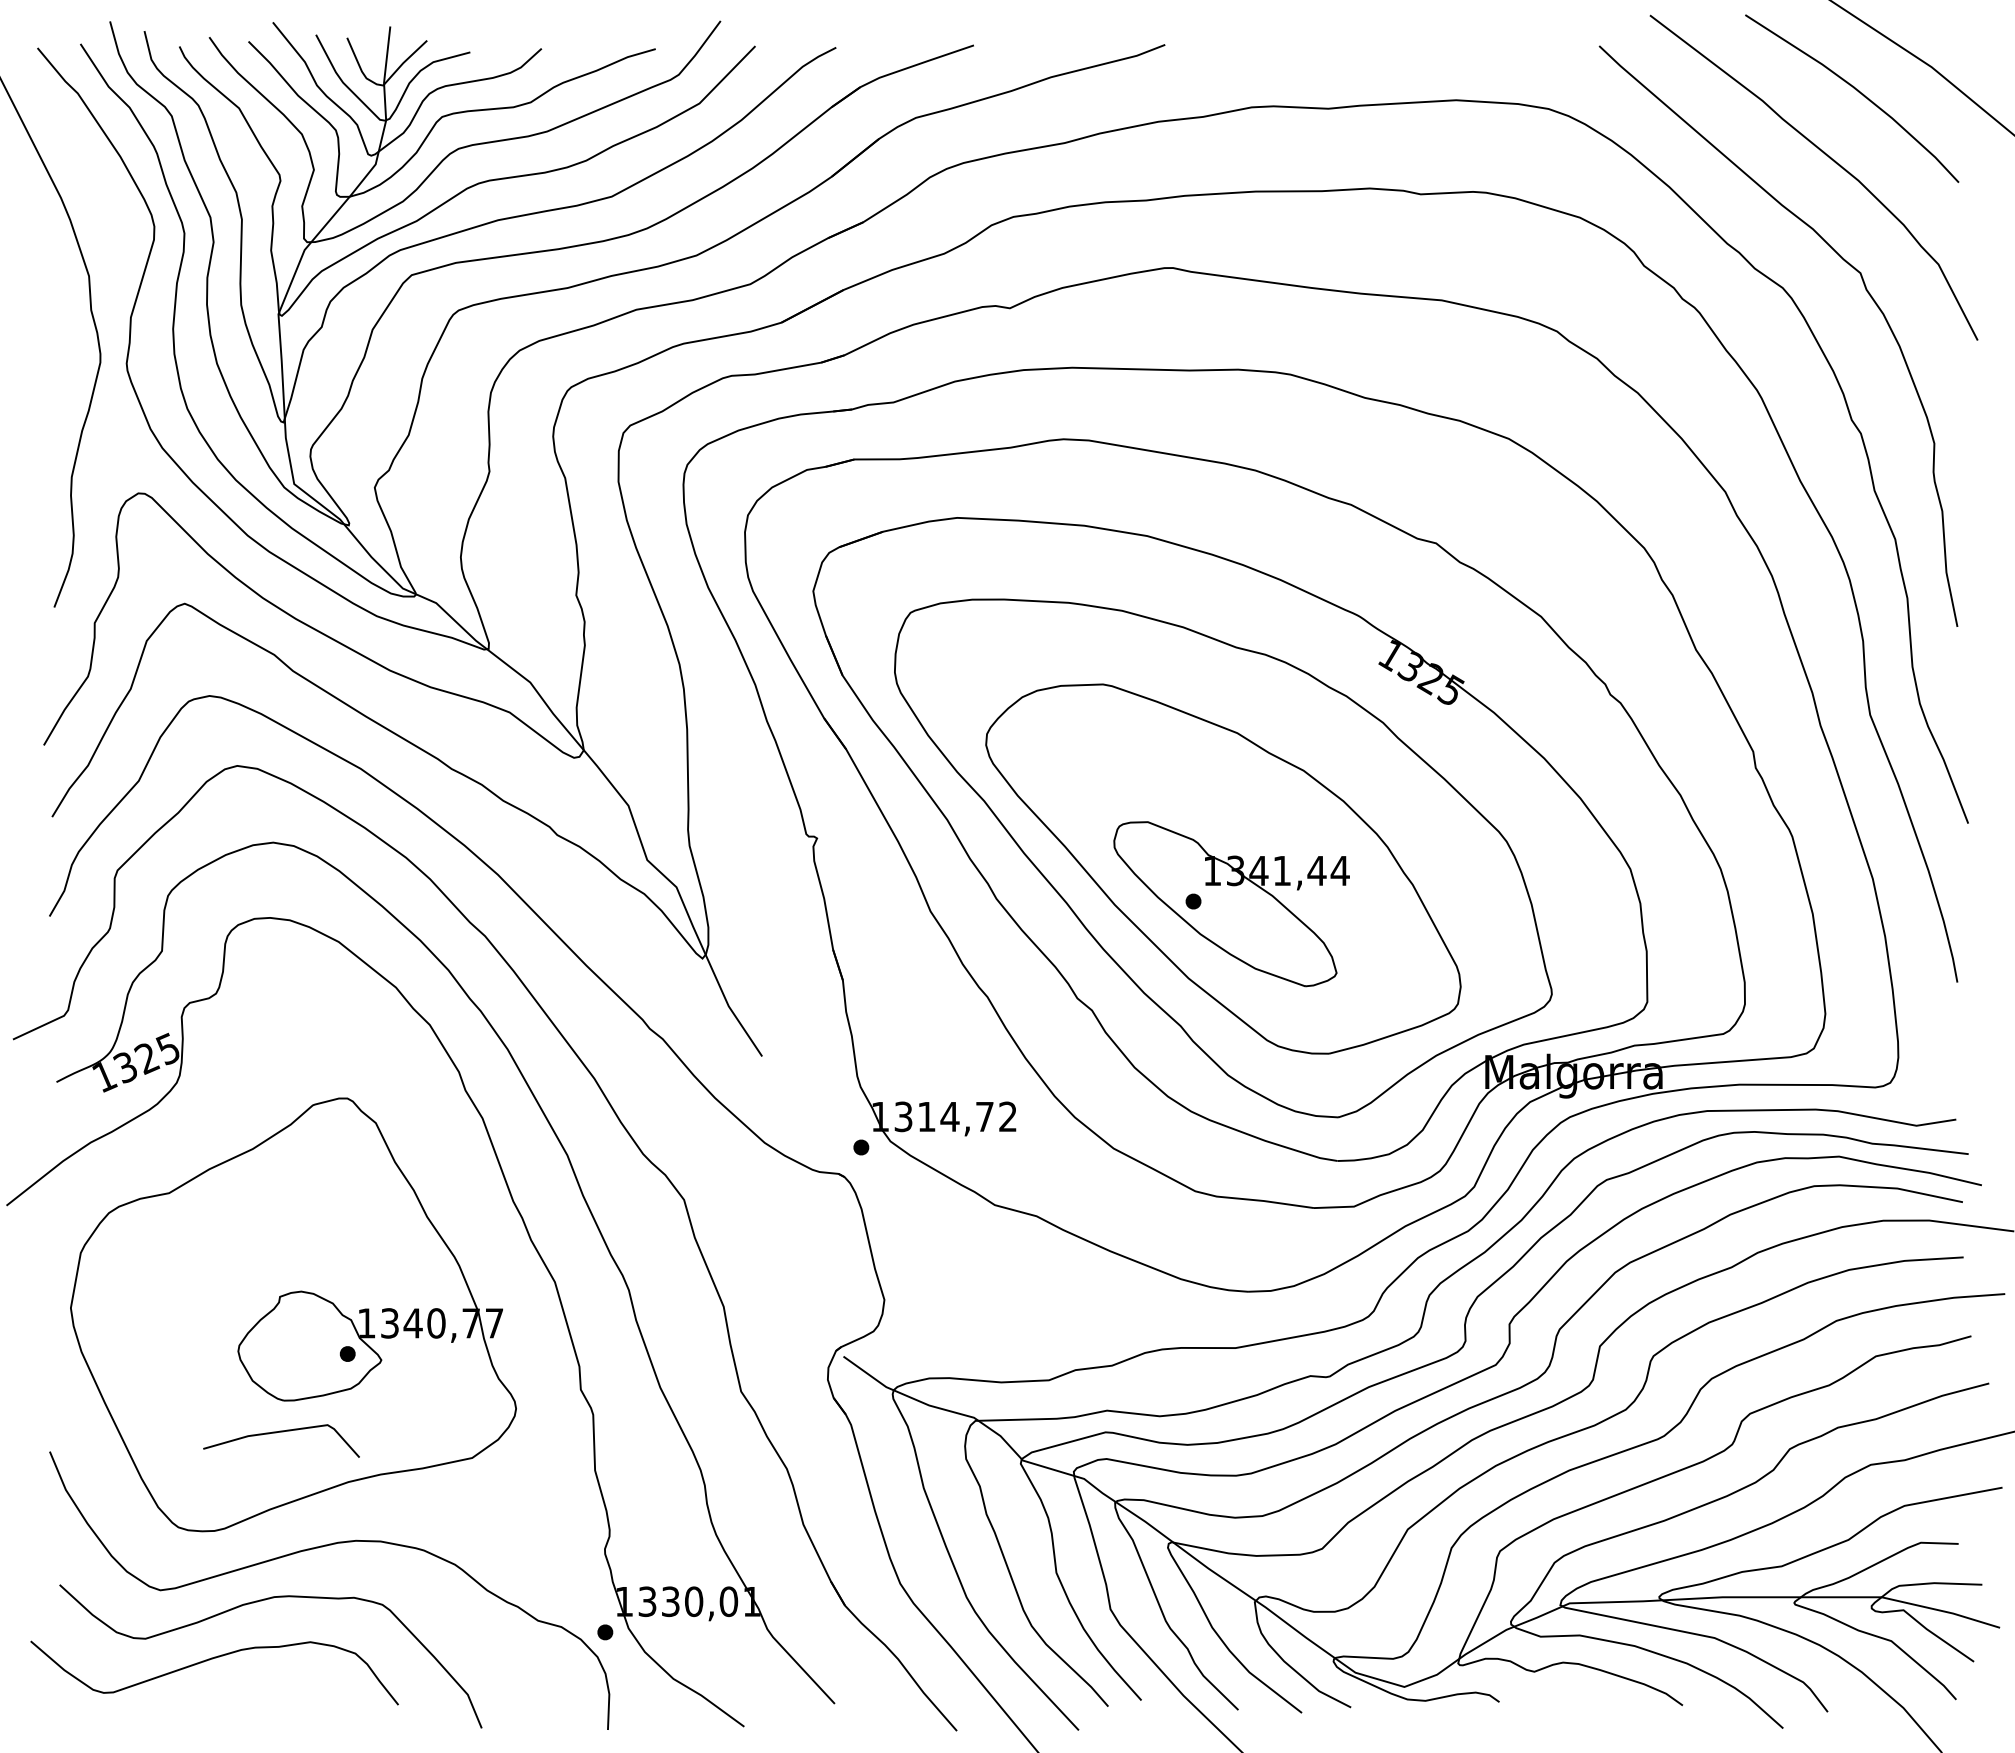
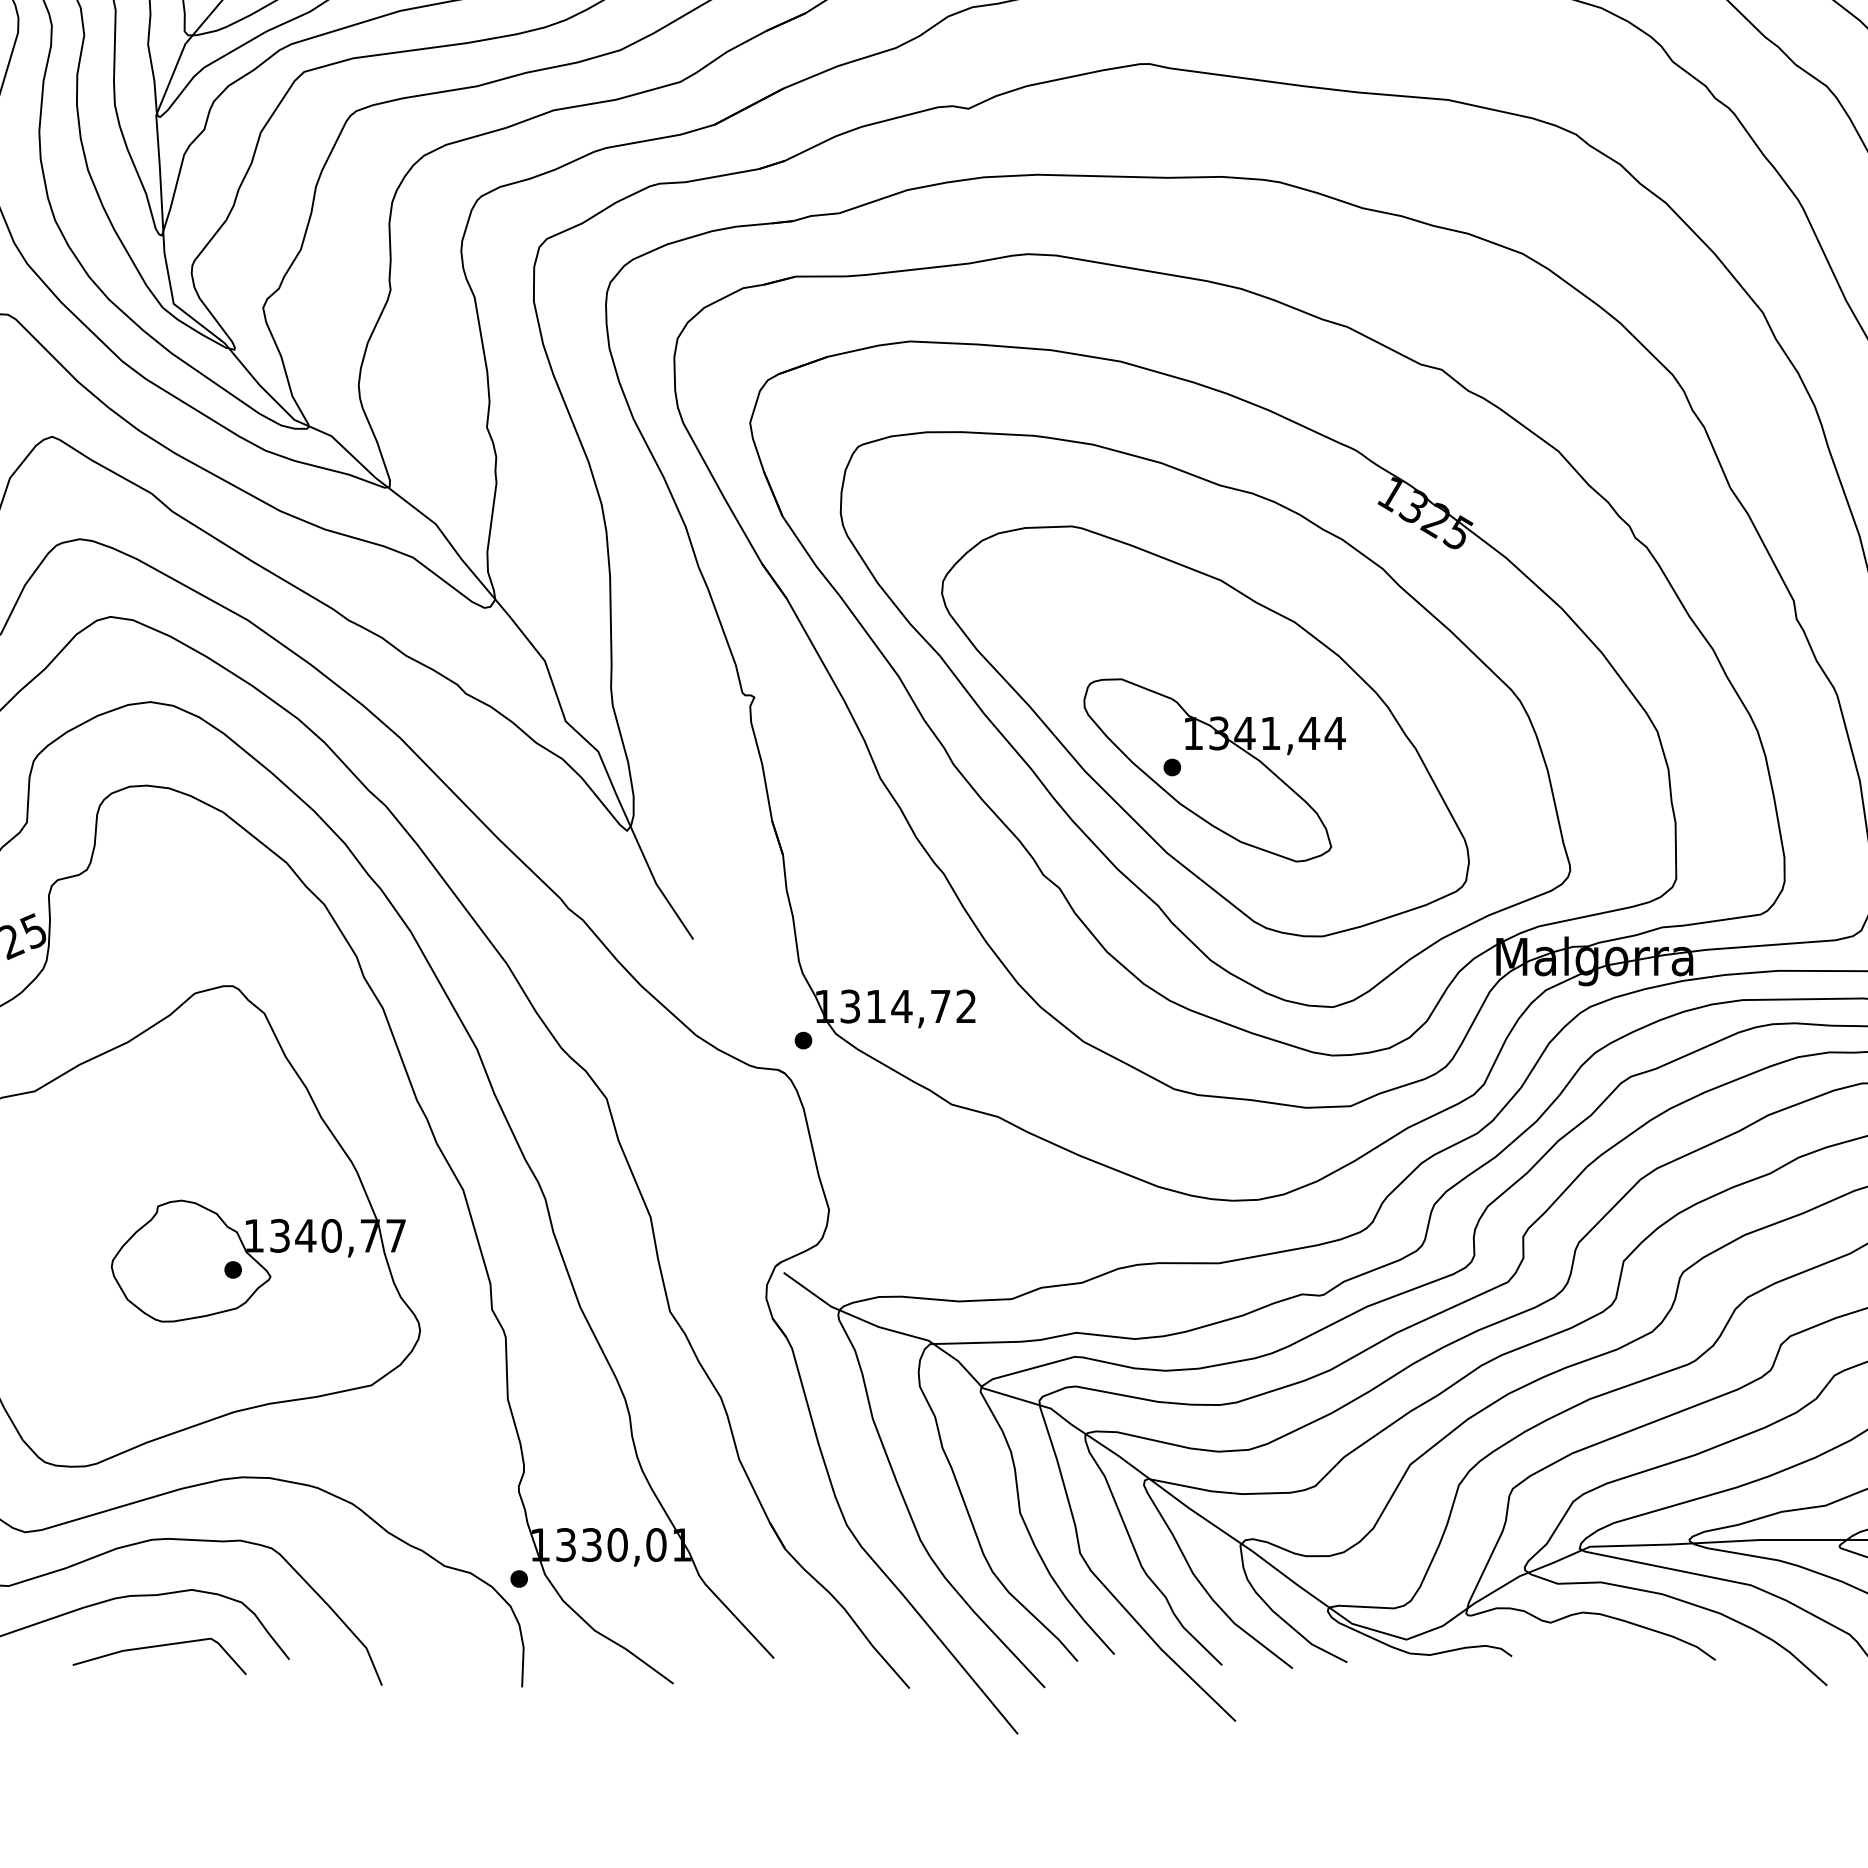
line: (281, 1432) -> (159, 1646), moved

